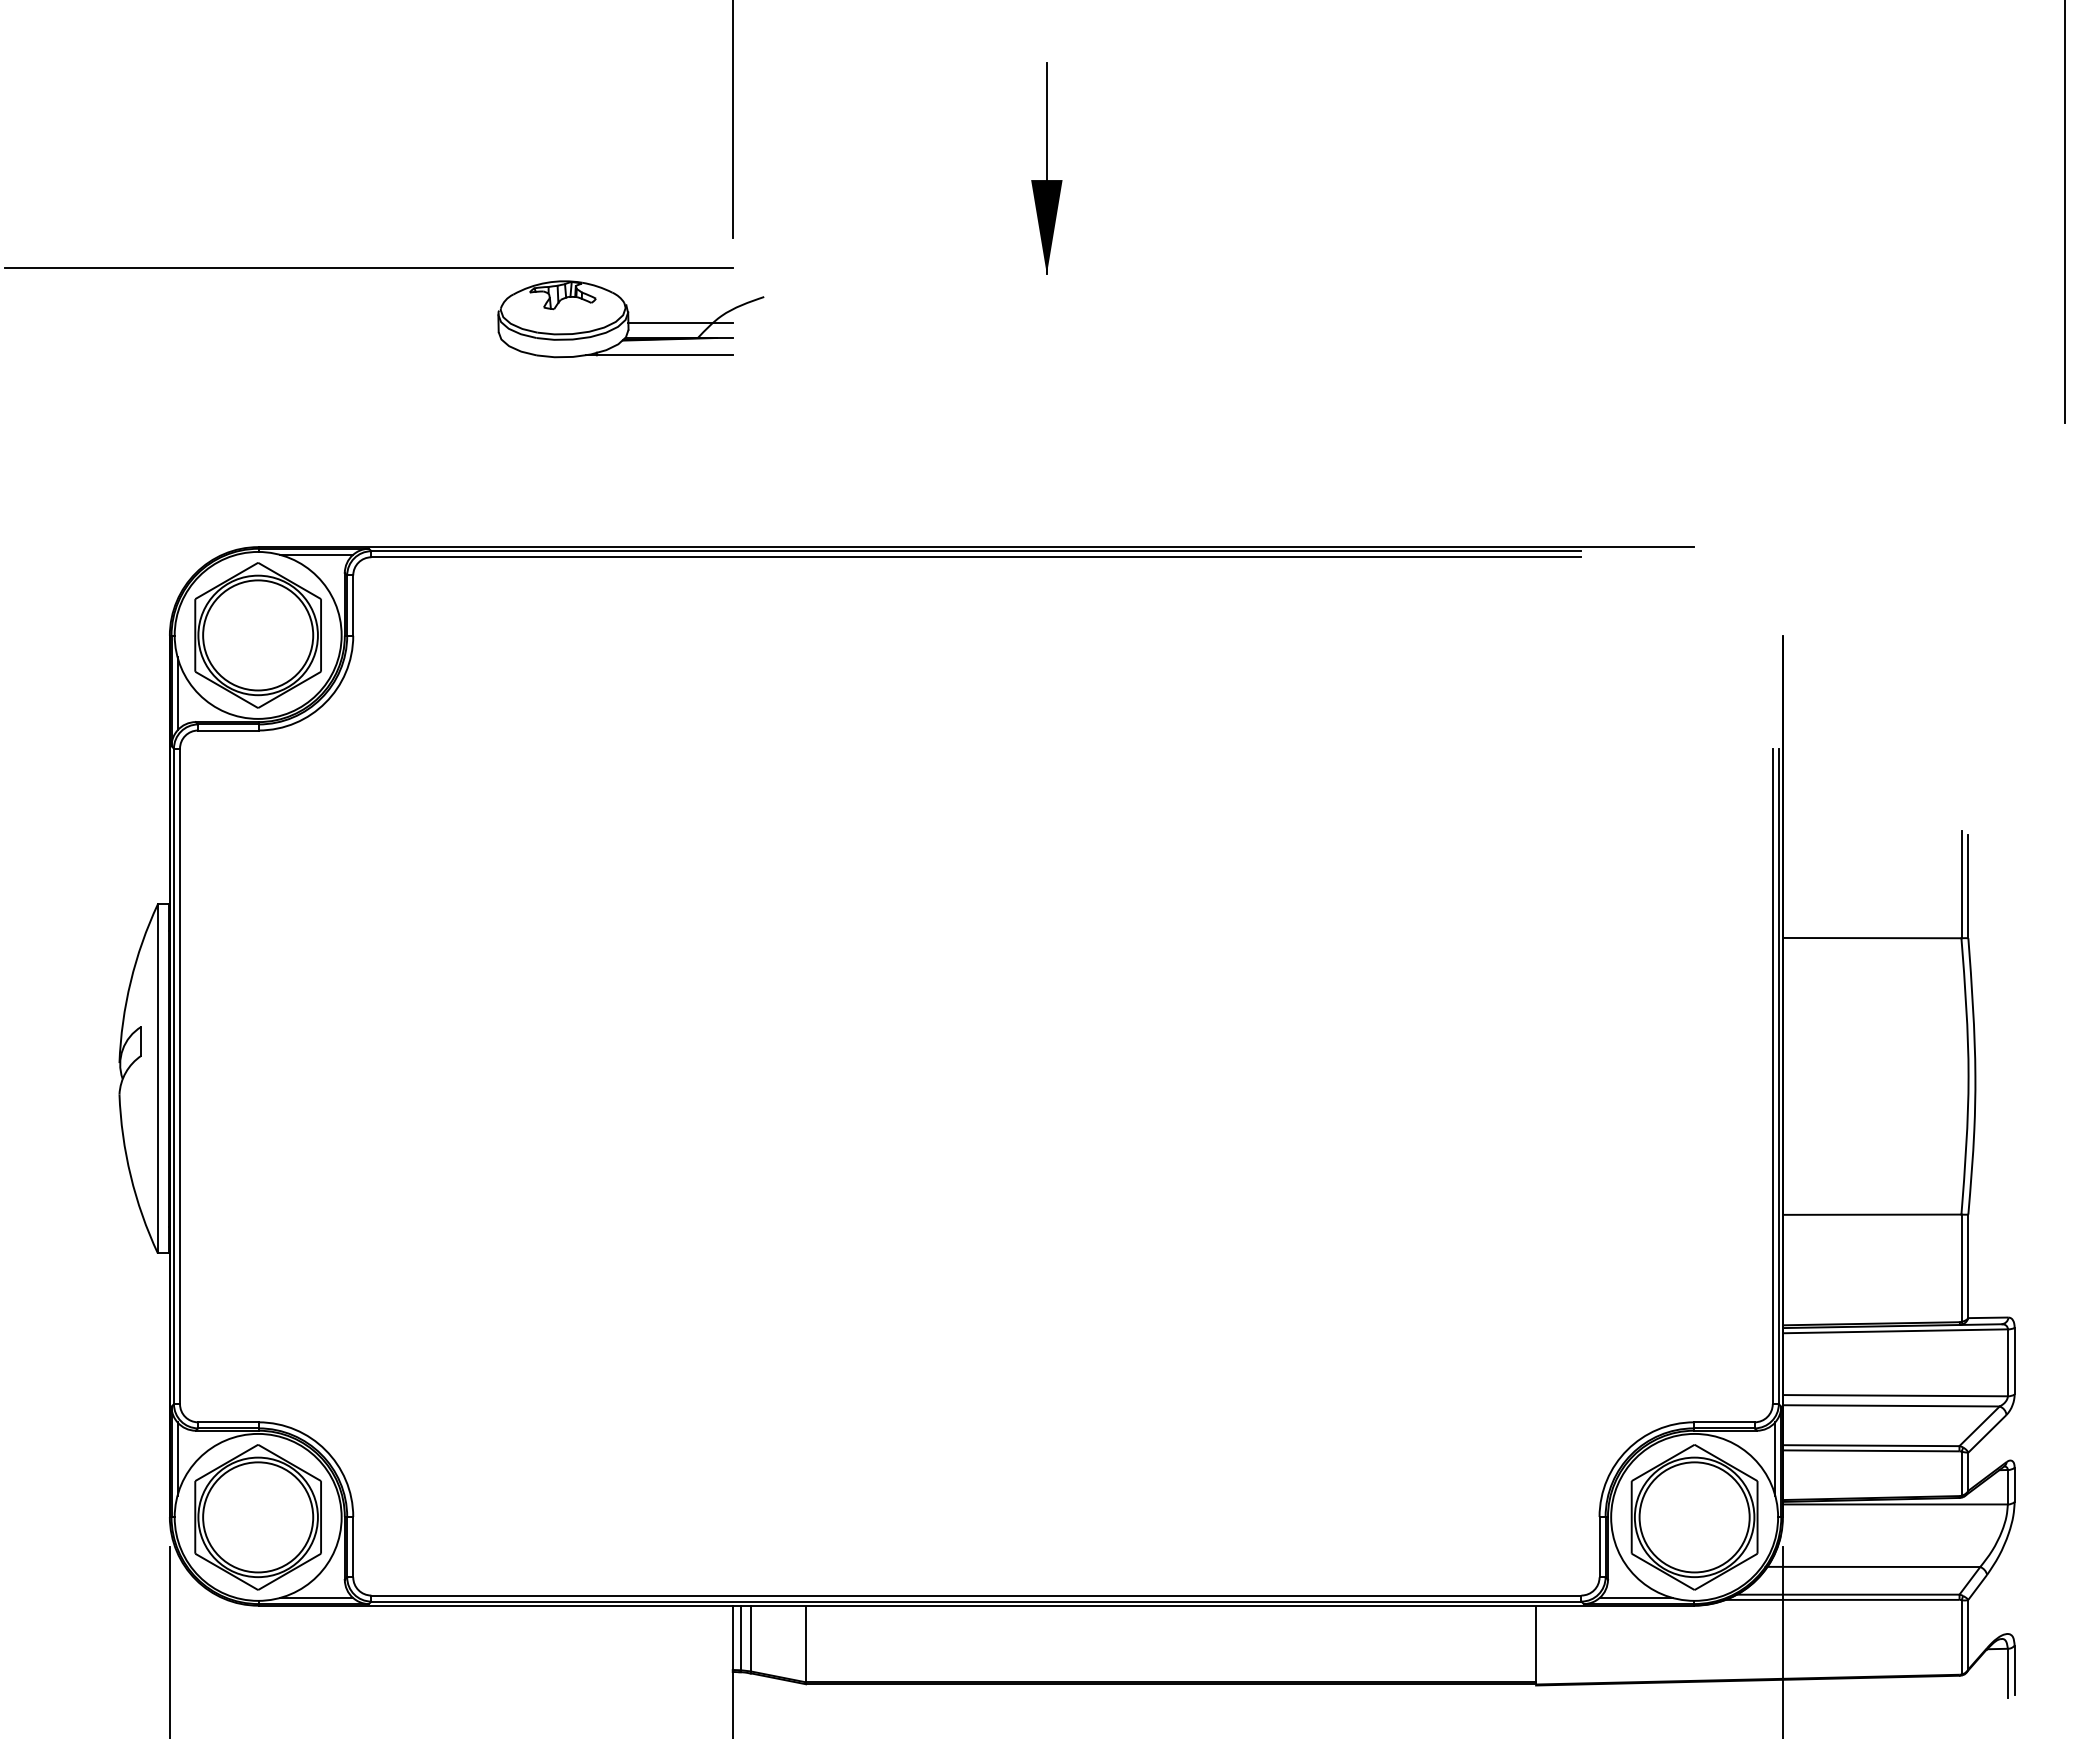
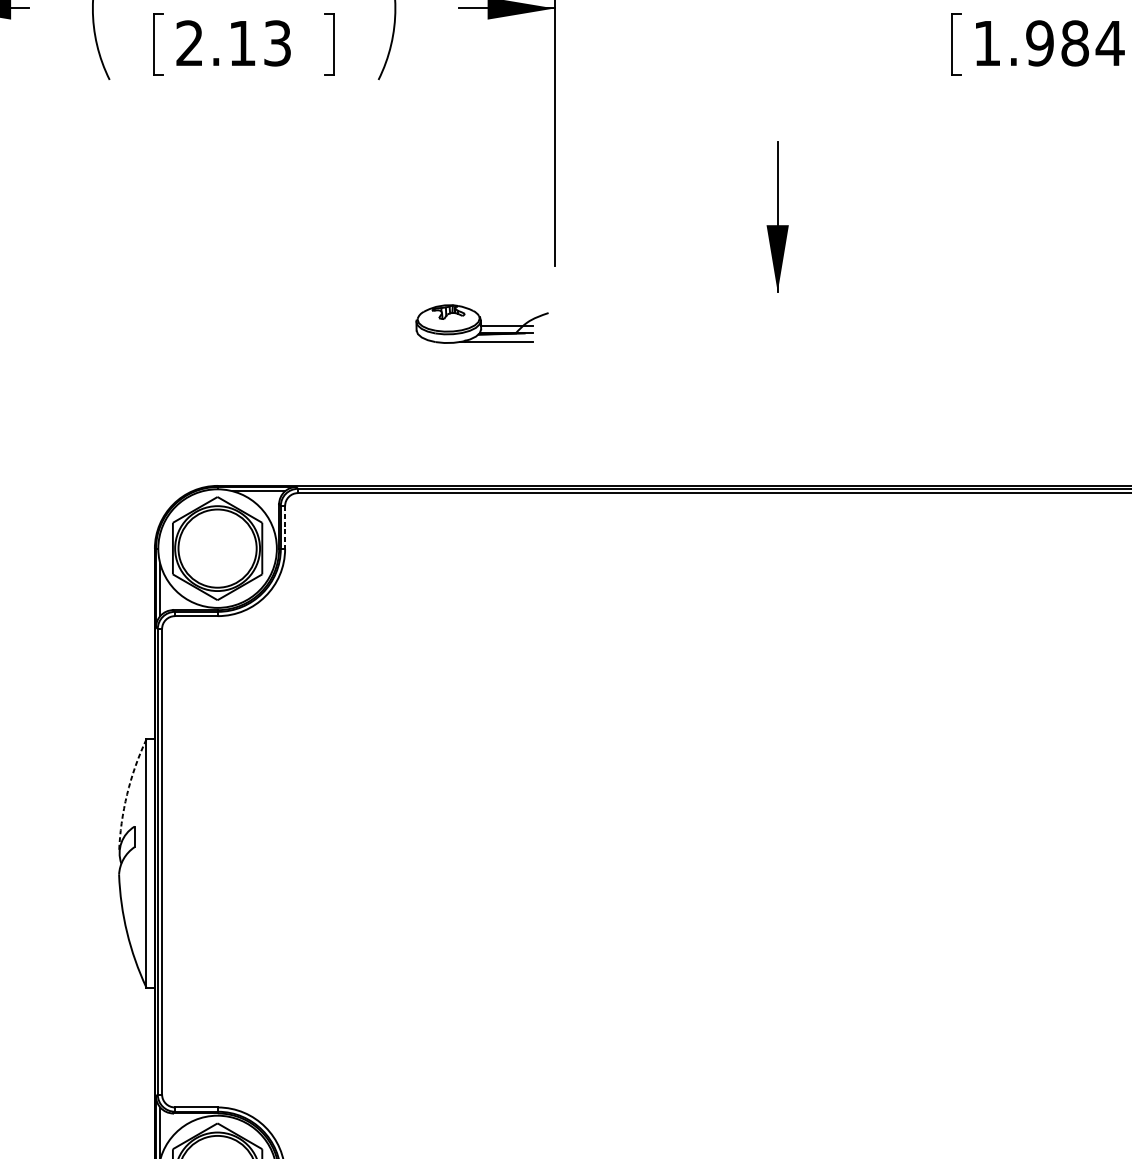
line: (368, 268) -> (295, 288), removed
part: (630, 319) -> (482, 324), size x0.7
line: (353, 606) -> (285, 528), solid -> dashed
arc: (130, 981) -> (126, 794), solid -> dashed

